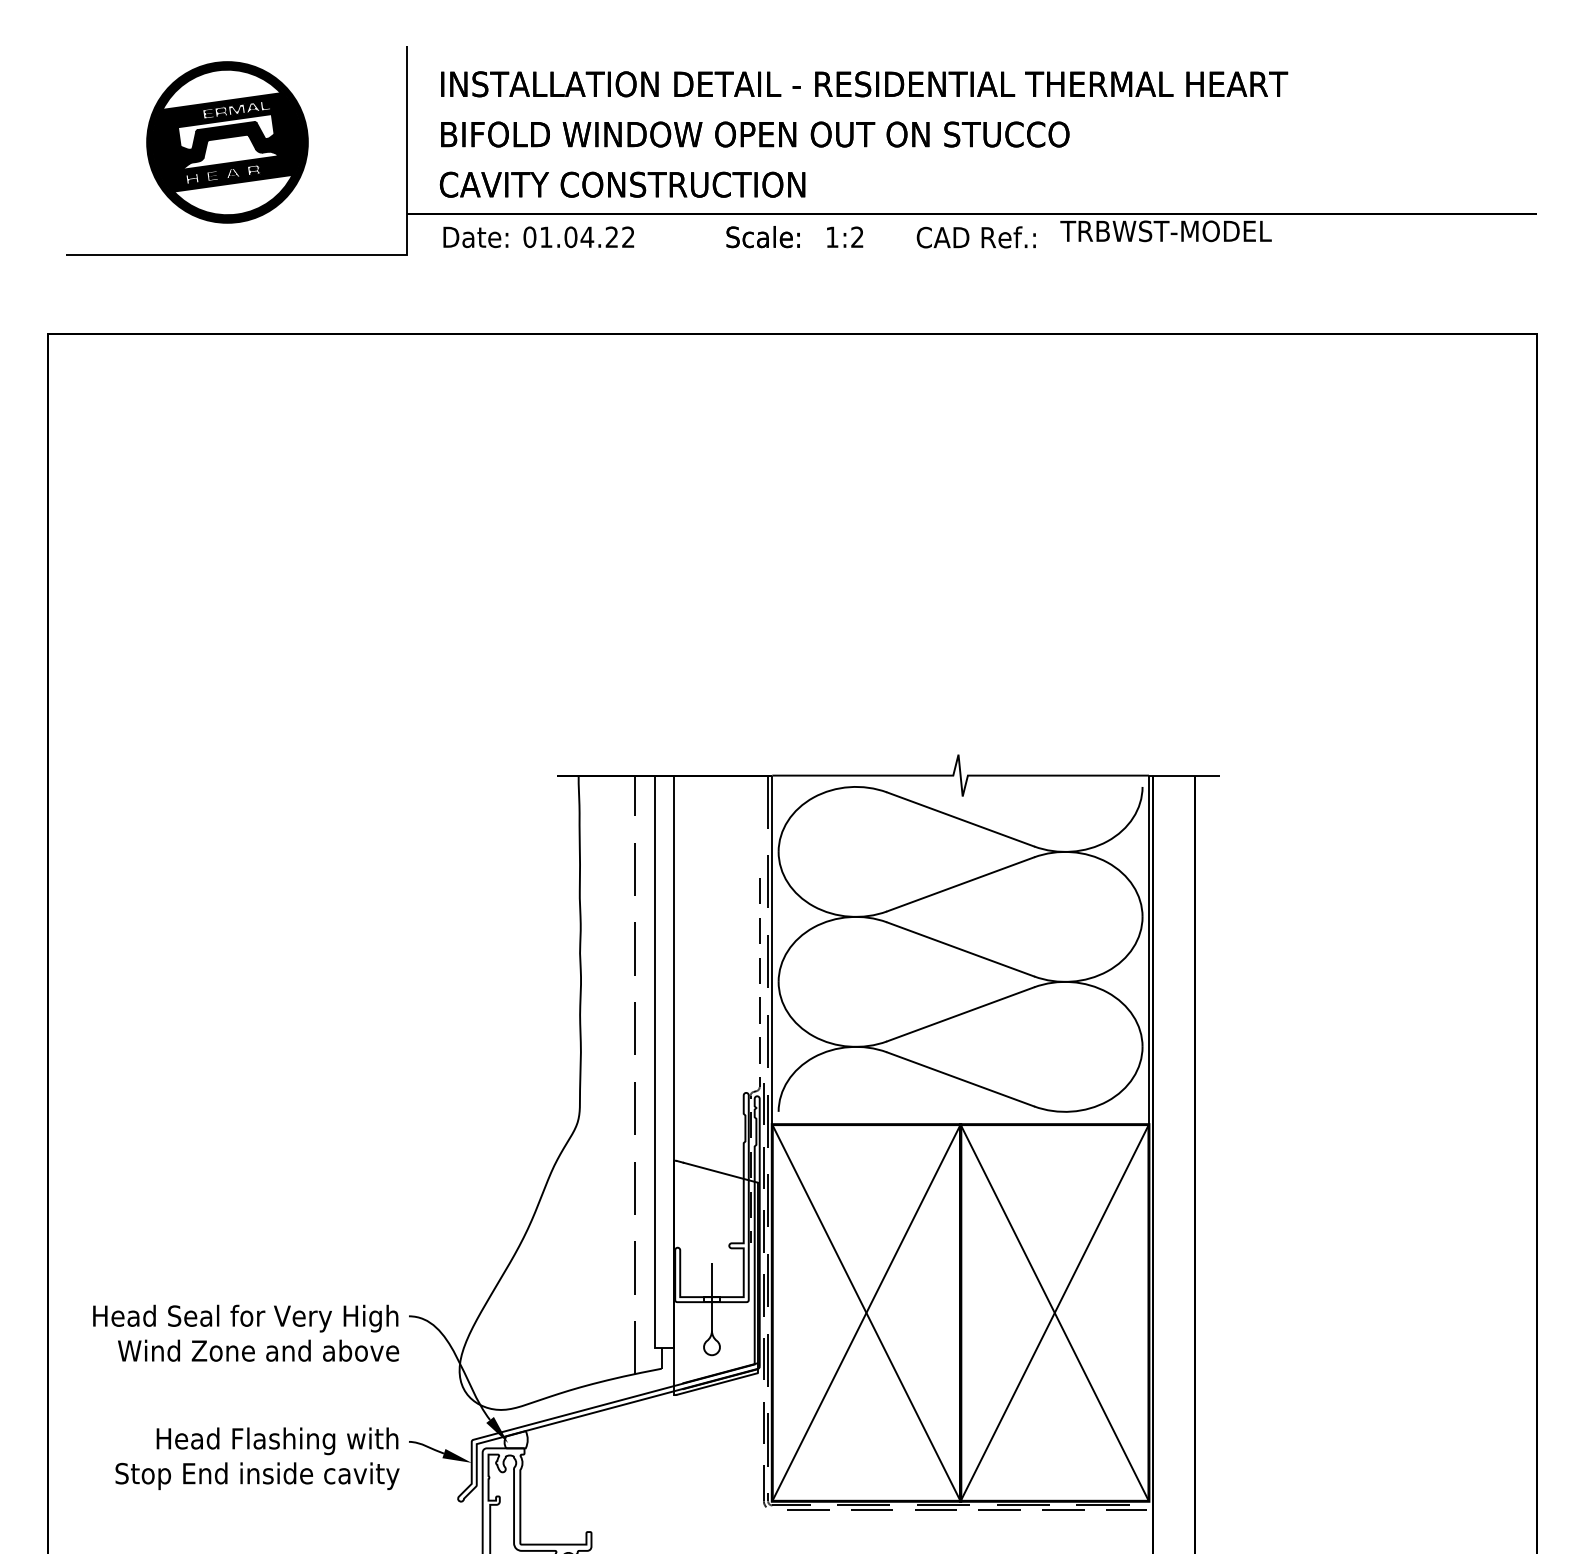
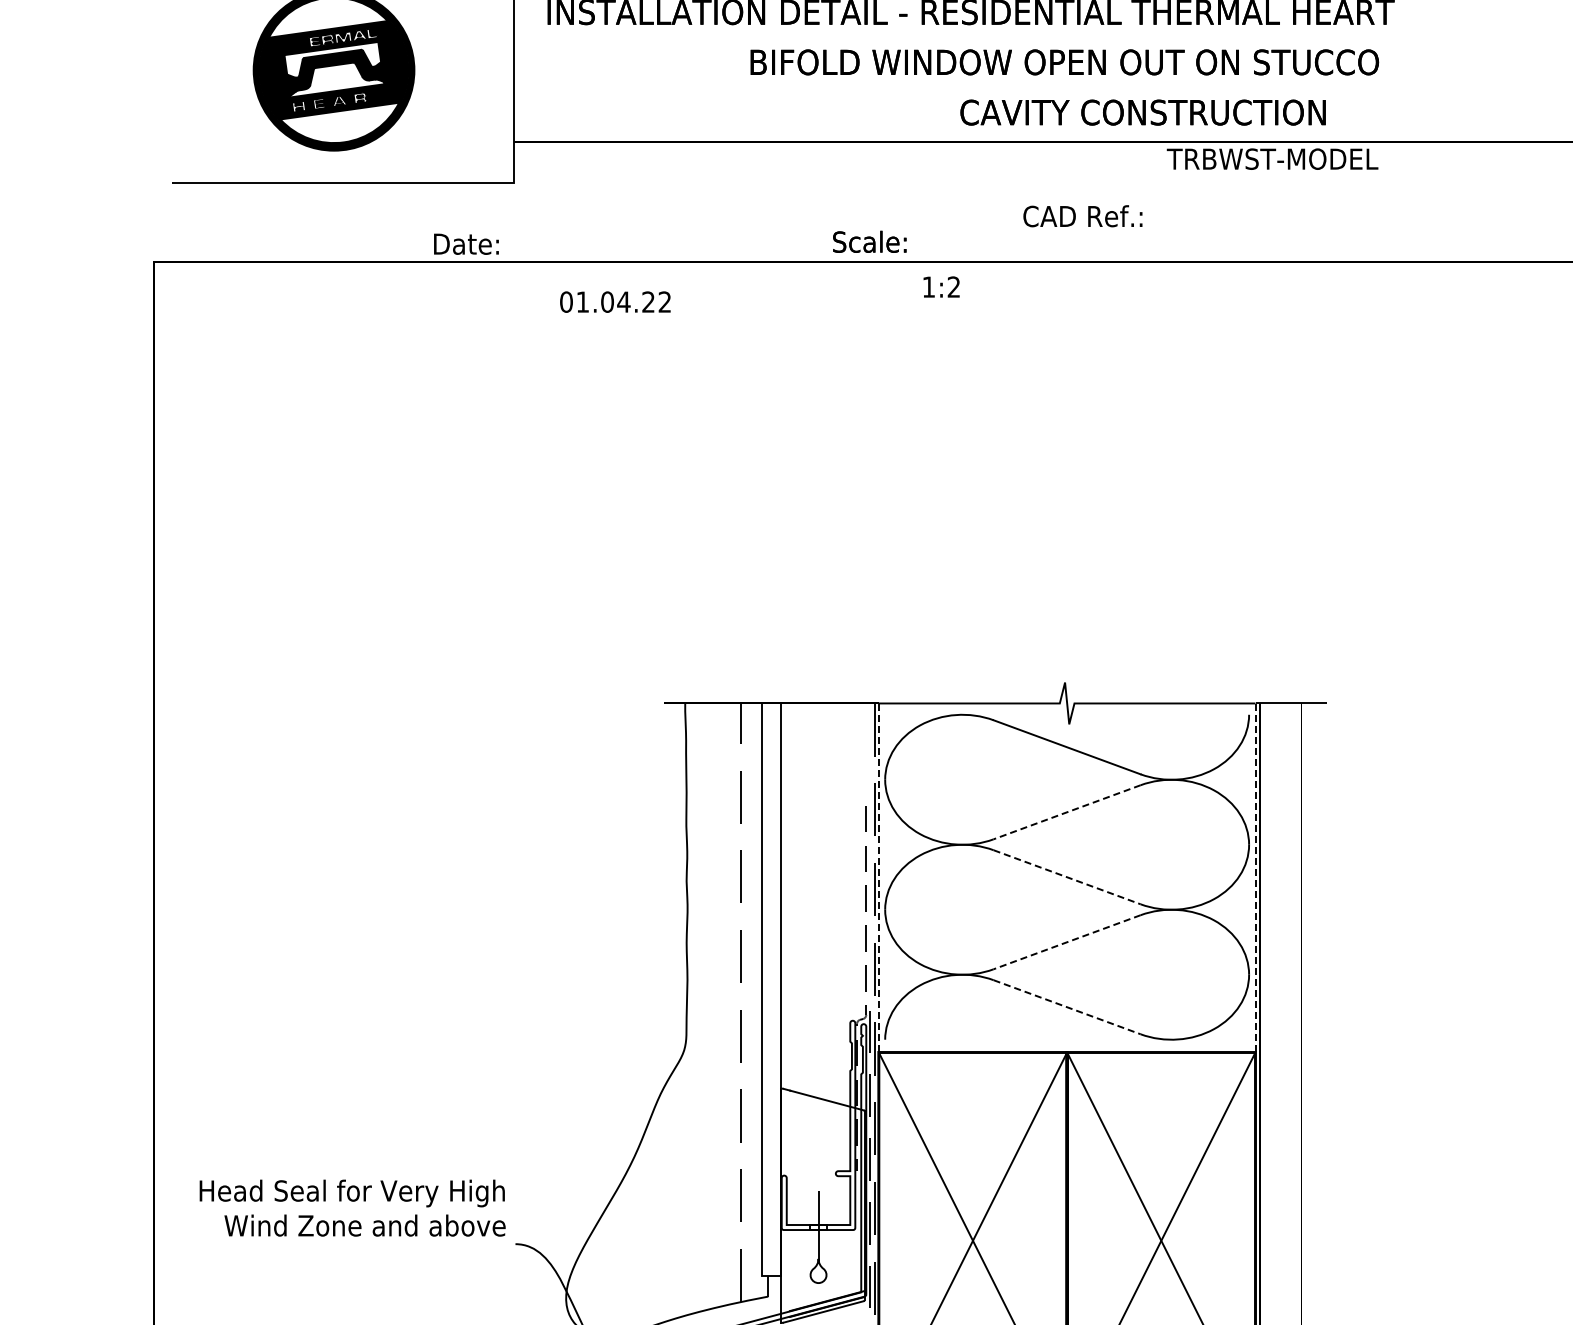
text: (755, 134) -> (1065, 62), moved
text: (622, 184) -> (1143, 112), moved
text: (578, 236) -> (615, 301), moved
text: (845, 236) -> (942, 286), moved
text: (475, 237) -> (466, 244), moved
text: (762, 237) -> (869, 242), moved
text: (975, 237) -> (1082, 216), moved
line: (960, 884) -> (1067, 812), solid -> dashed
line: (961, 949) -> (1068, 877), solid -> dashed
line: (772, 950) -> (879, 878), solid -> dashed
line: (1148, 950) -> (1255, 878), solid -> dashed
line: (960, 1014) -> (1067, 942), solid -> dashed
line: (961, 1079) -> (1068, 1007), solid -> dashed
text: (246, 1332) -> (353, 1207), moved

